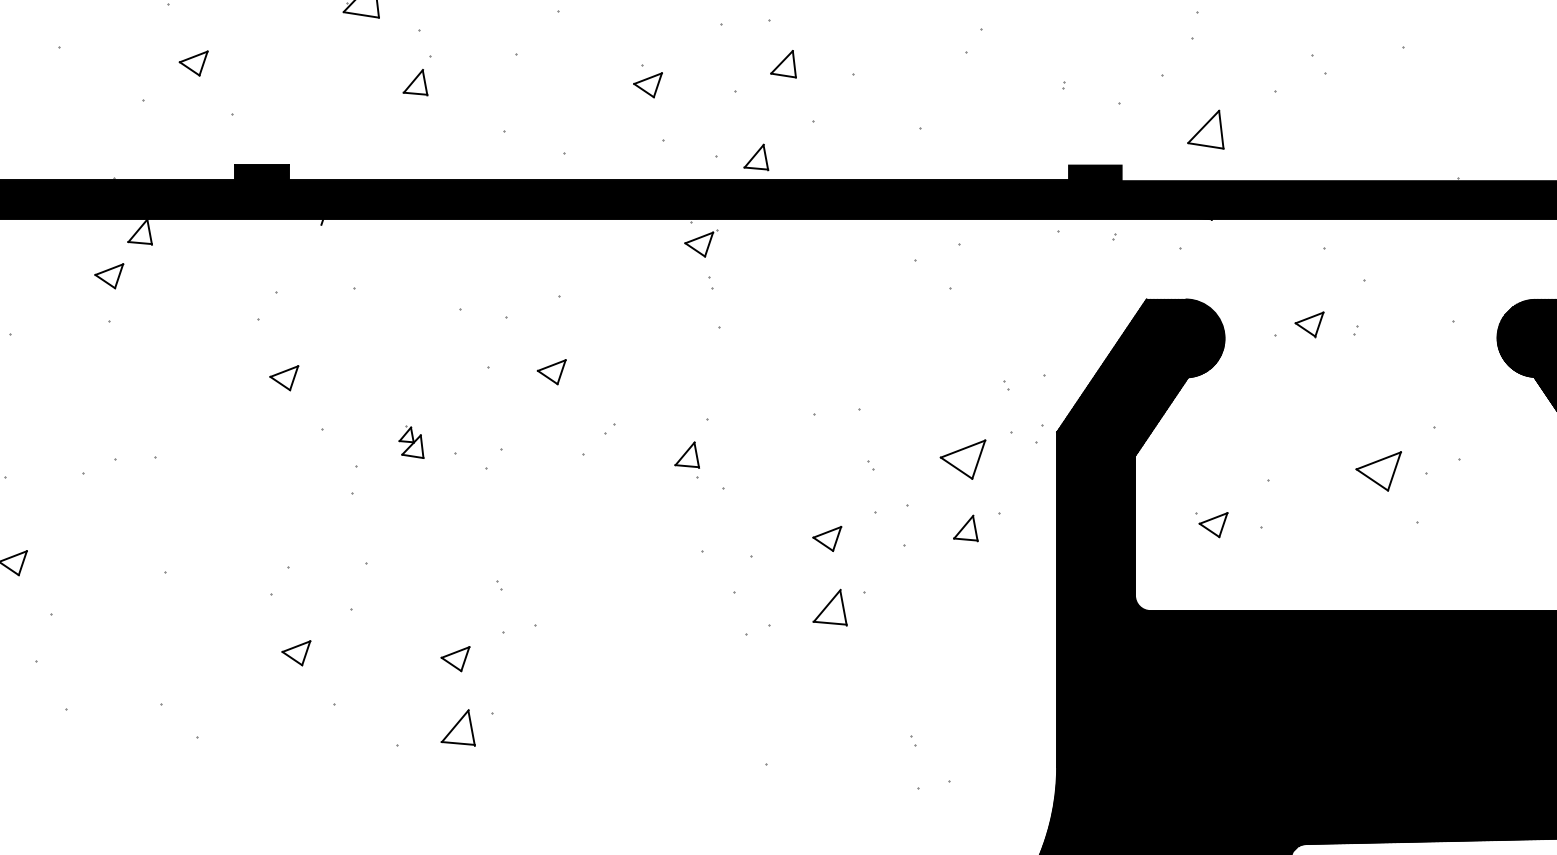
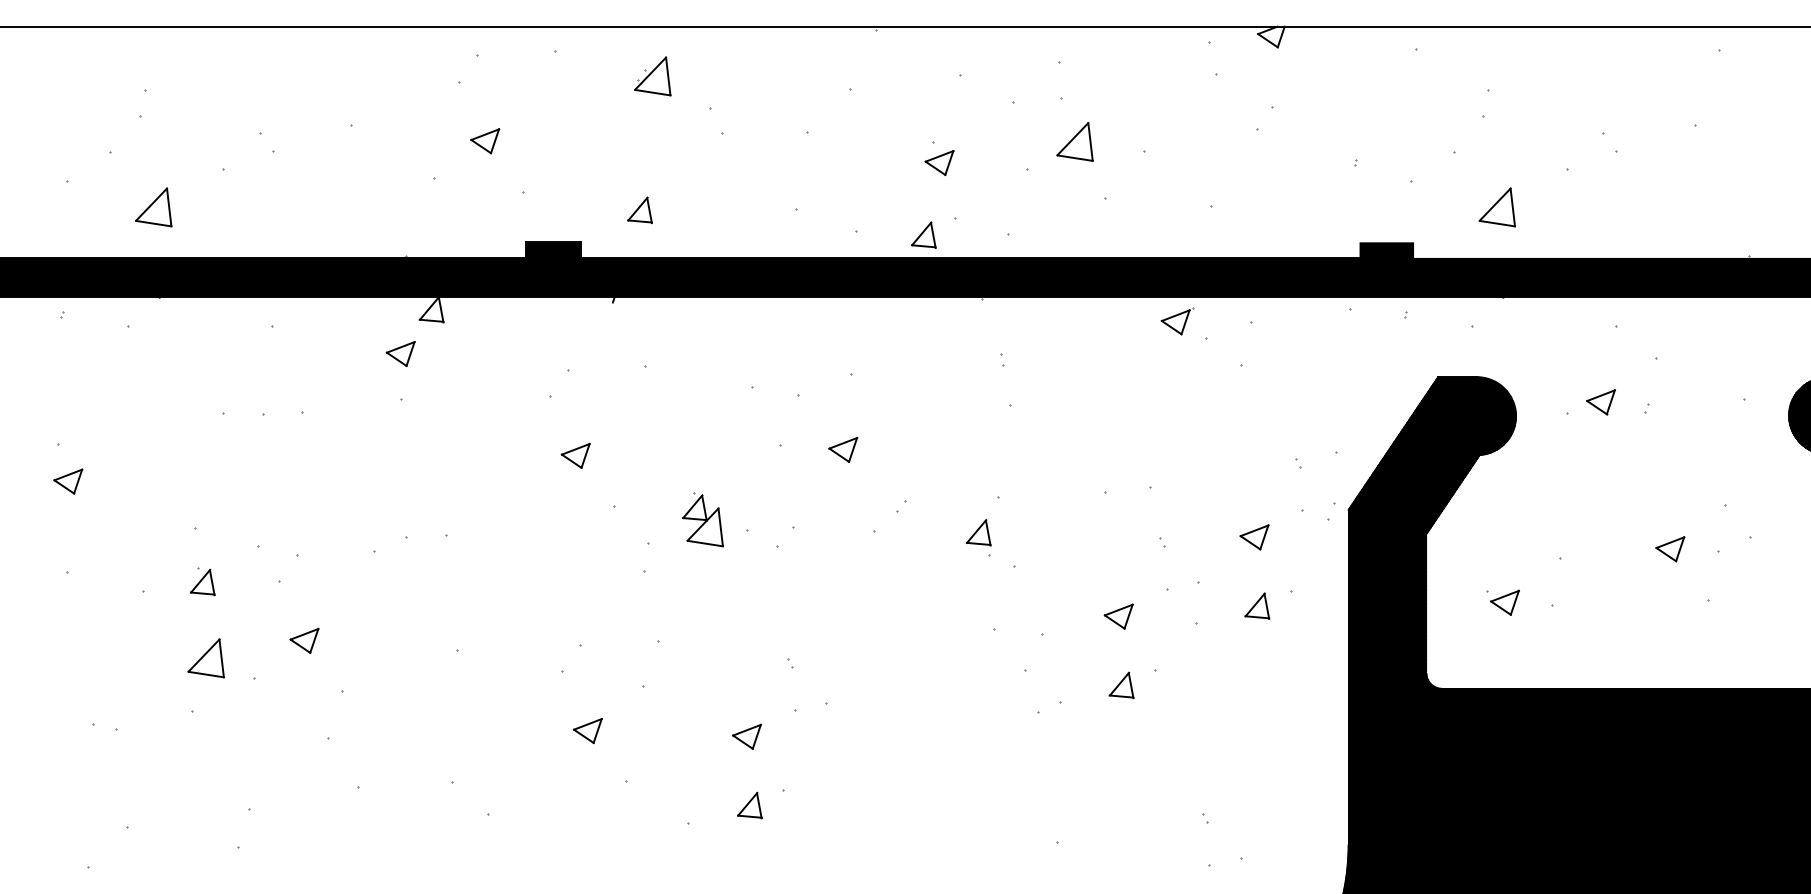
part: (783, 63) -> (1074, 141), size x1.43
part: (415, 82) -> (639, 210), moved
part: (756, 156) -> (923, 234), moved
part: (701, 243) -> (1177, 321), moved
part: (411, 441) -> (702, 519), size x1.67
part: (963, 459) -> (1254, 537), size x0.62
part: (1379, 471) -> (1670, 549), size x0.62
part: (830, 607) -> (1121, 685), size x0.71
part: (458, 727) -> (749, 805), size x0.71

